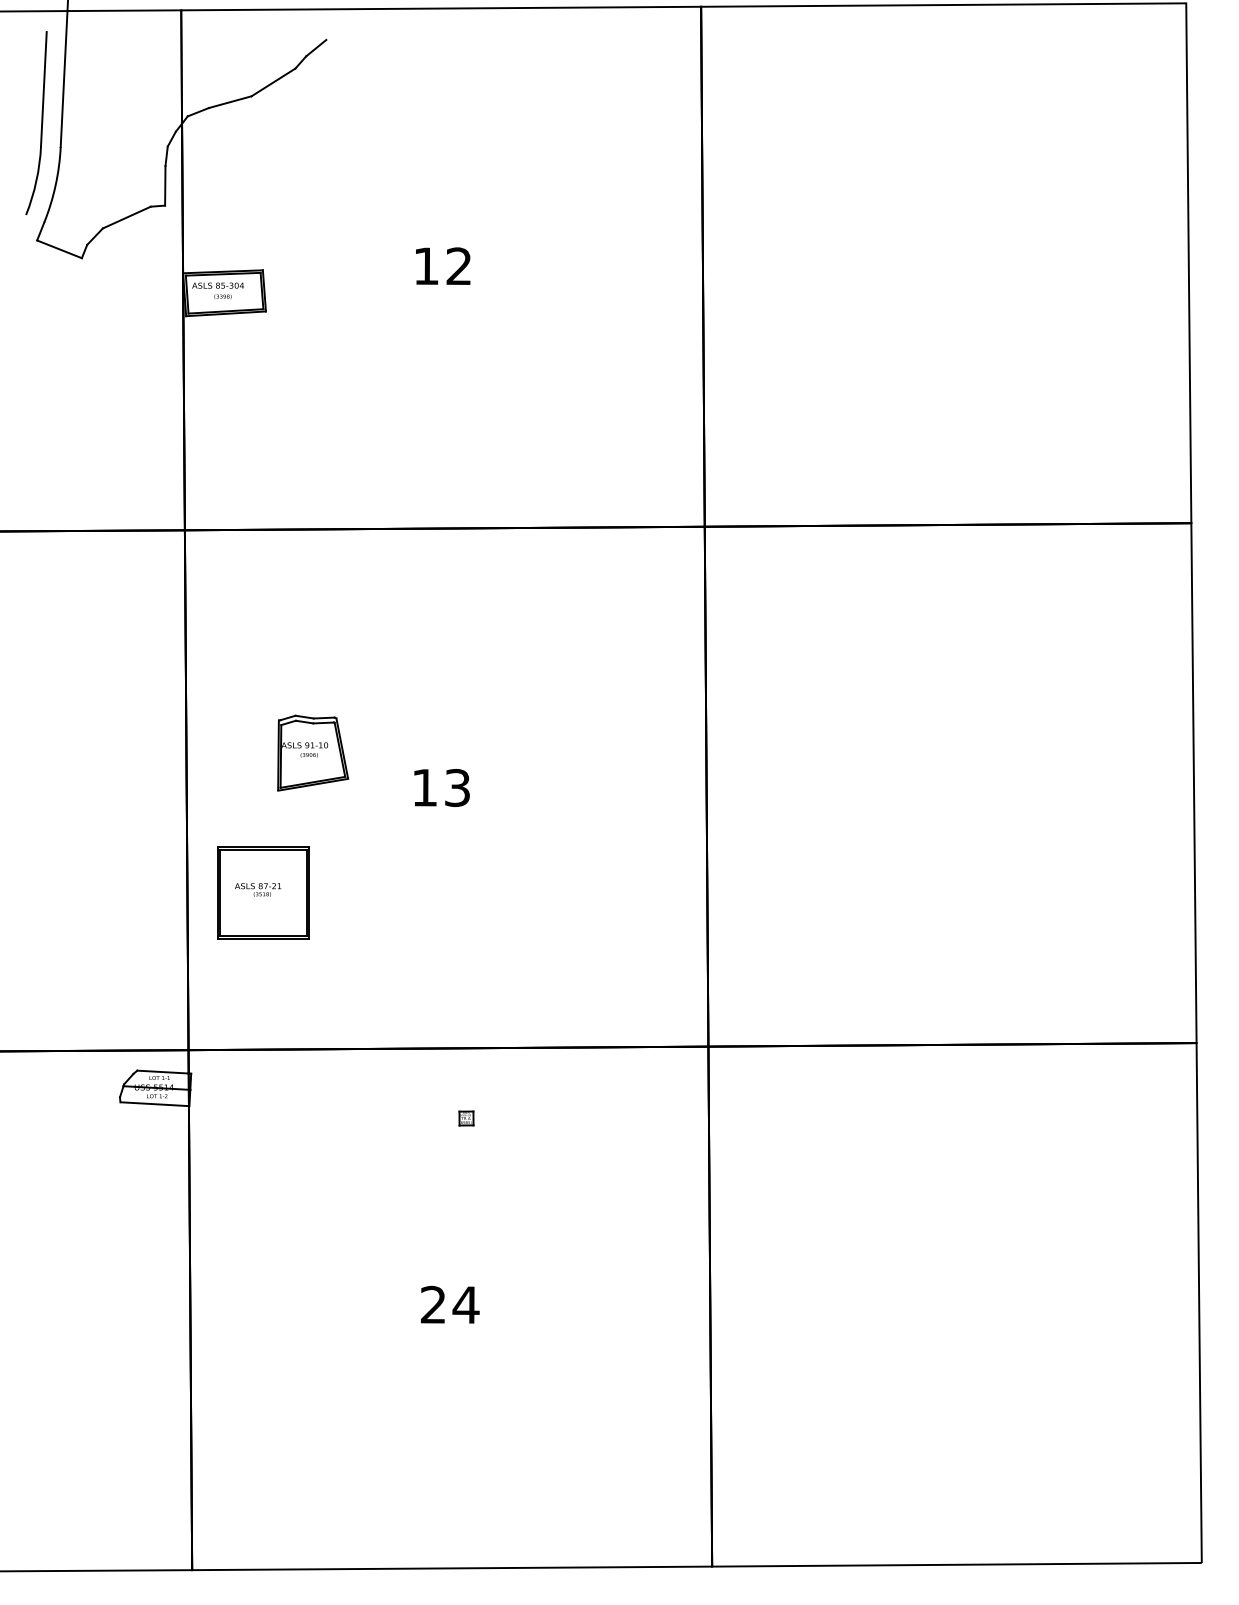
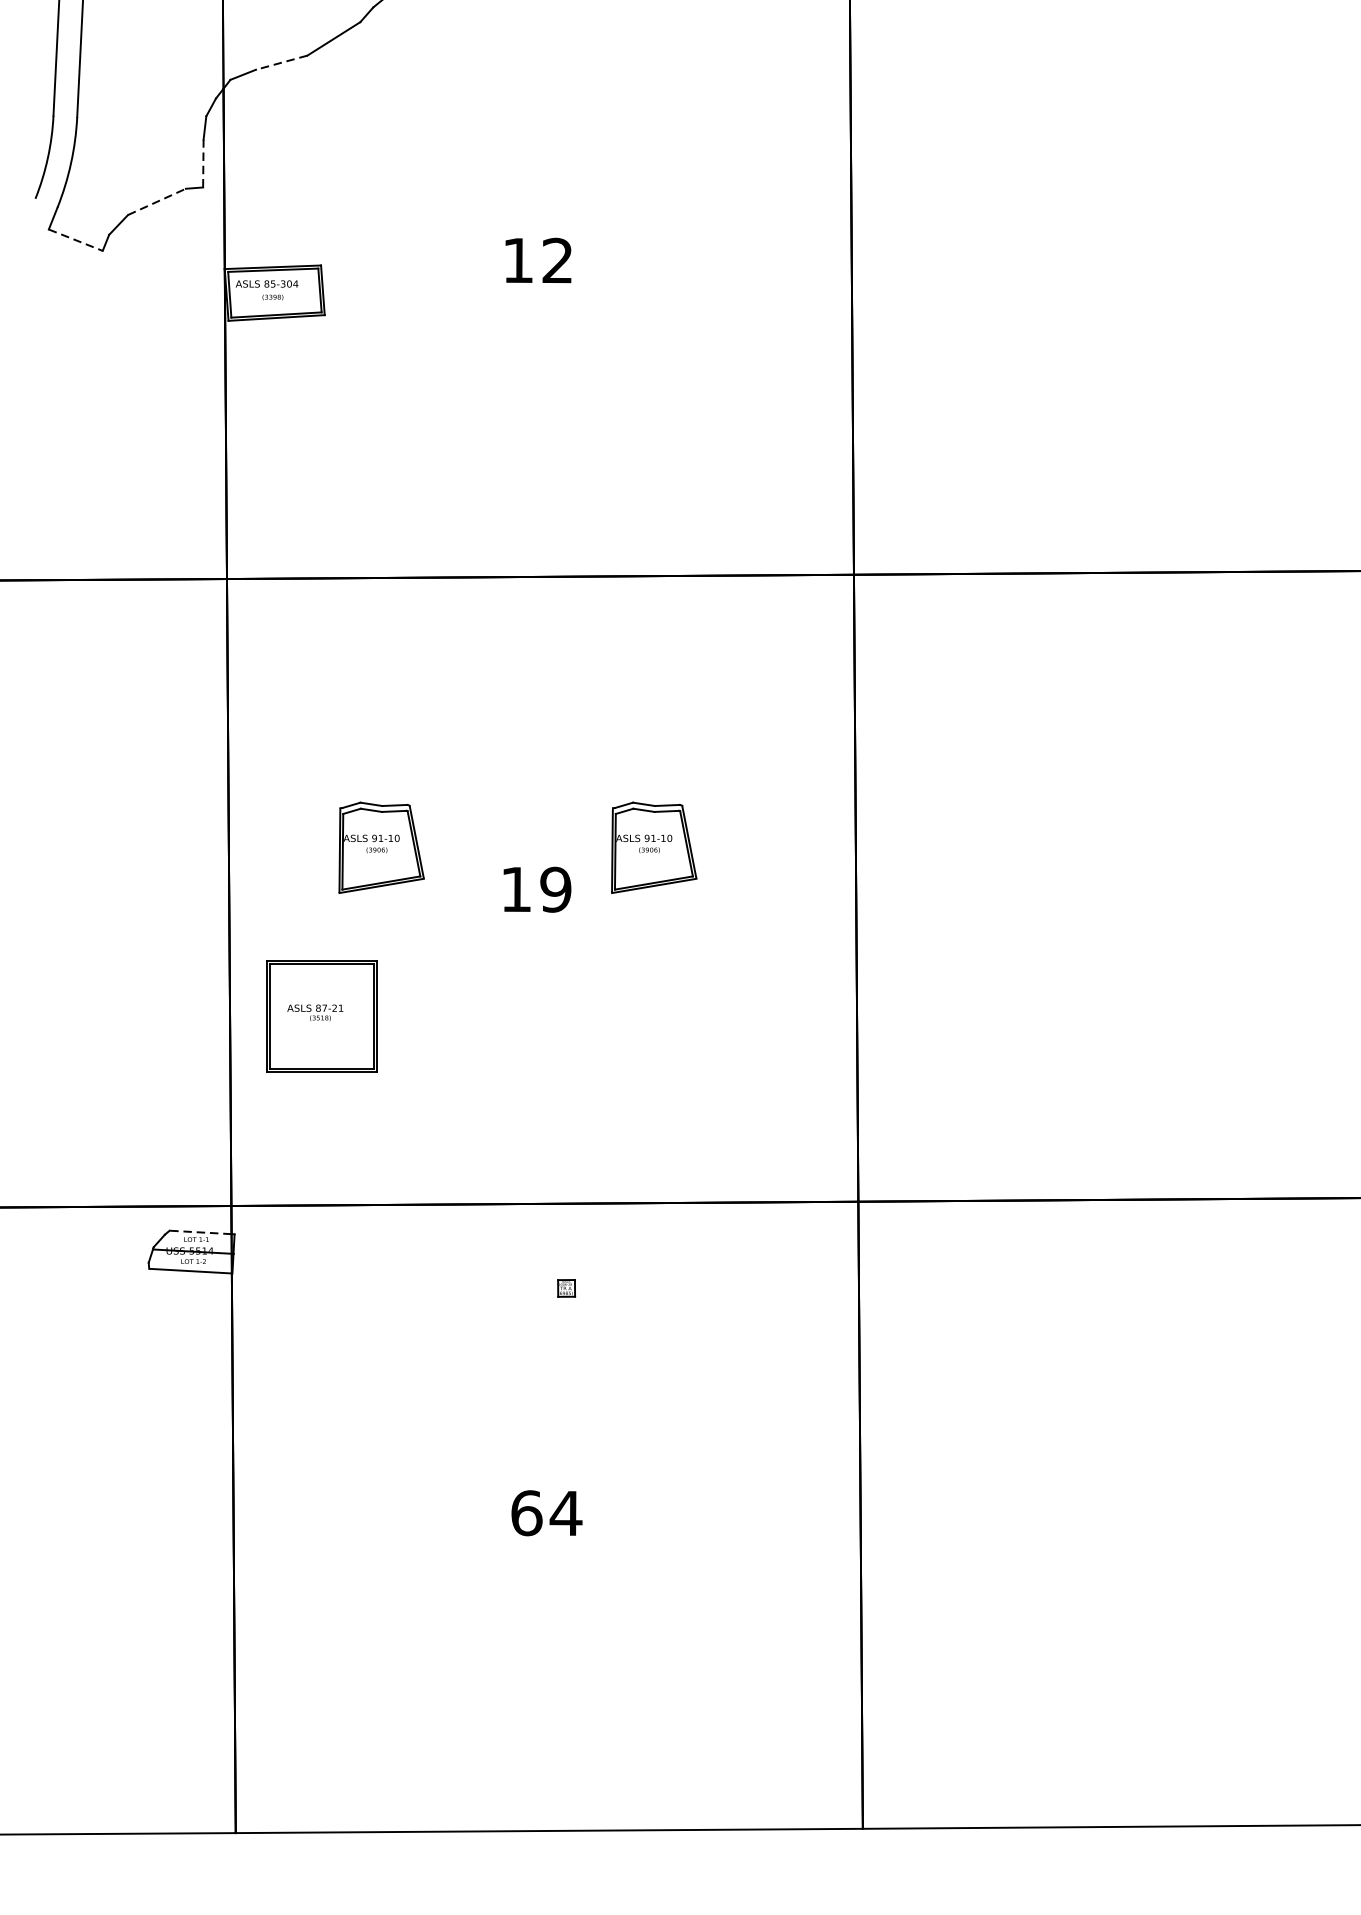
line: (229, 102) -> (280, 63), solid -> dashed
line: (165, 185) -> (203, 163), solid -> dashed
line: (127, 217) -> (157, 201), solid -> dashed
line: (59, 249) -> (75, 240), solid -> dashed
part: (539, 752) -> (654, 847), added
text: (457, 787) -> (555, 889), 13 -> 19
line: (163, 1072) -> (201, 1232), solid -> dashed
text: (433, 1304) -> (526, 1512), 24 -> 64

